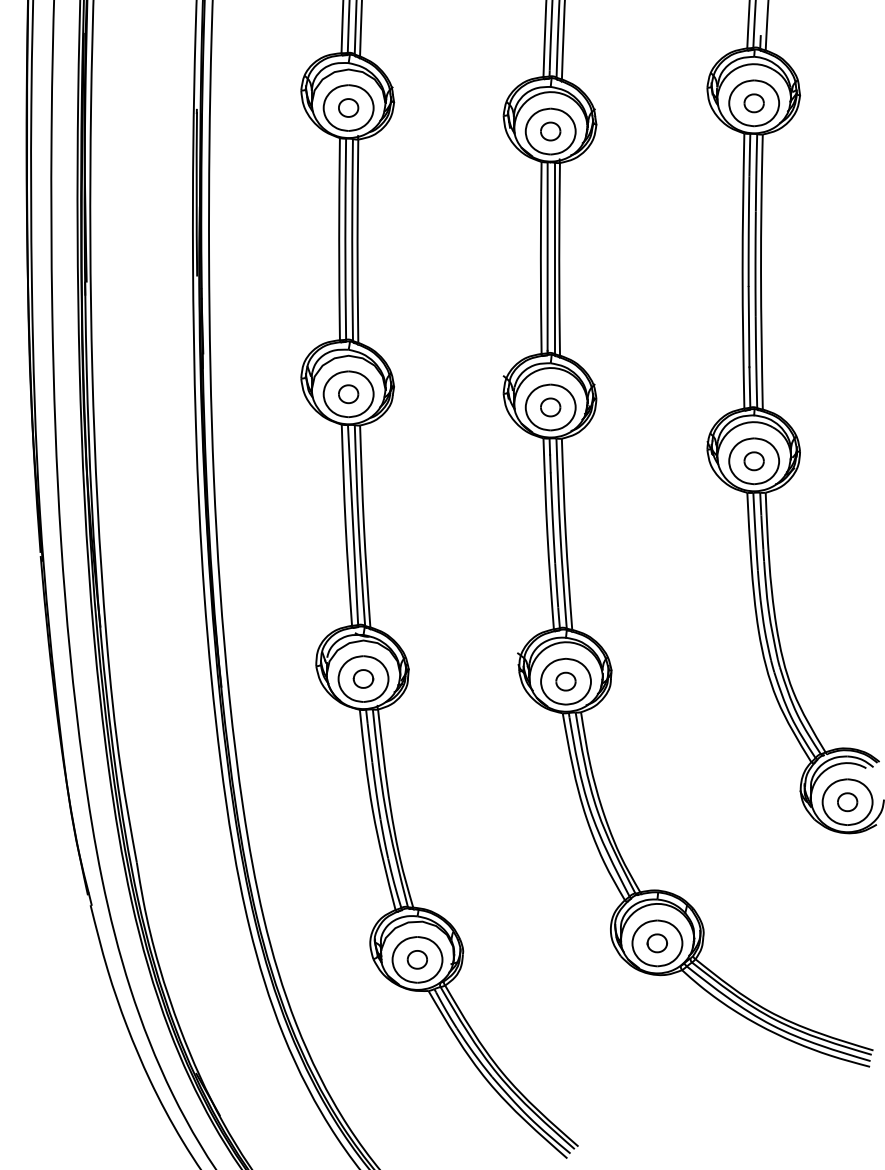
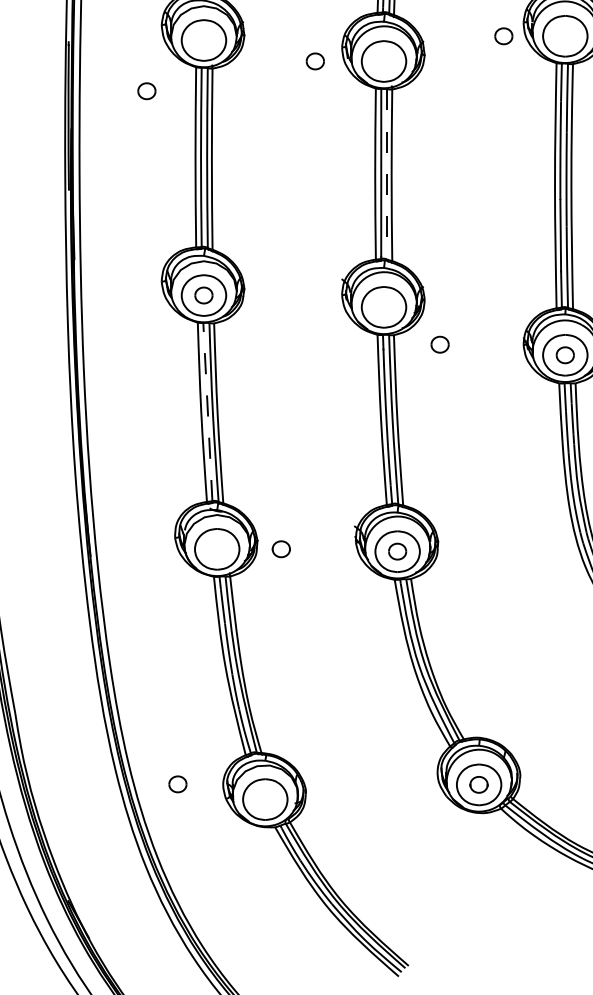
part: (753, 103) -> (503, 36), moved
part: (348, 107) -> (146, 90), moved
part: (550, 131) -> (315, 61), moved
line: (554, 258) -> (387, 174), solid -> dashed
part: (550, 407) -> (439, 344), moved
line: (353, 524) -> (208, 411), solid -> dashed
part: (363, 678) -> (281, 548), moved
part: (416, 959) -> (177, 784), moved

